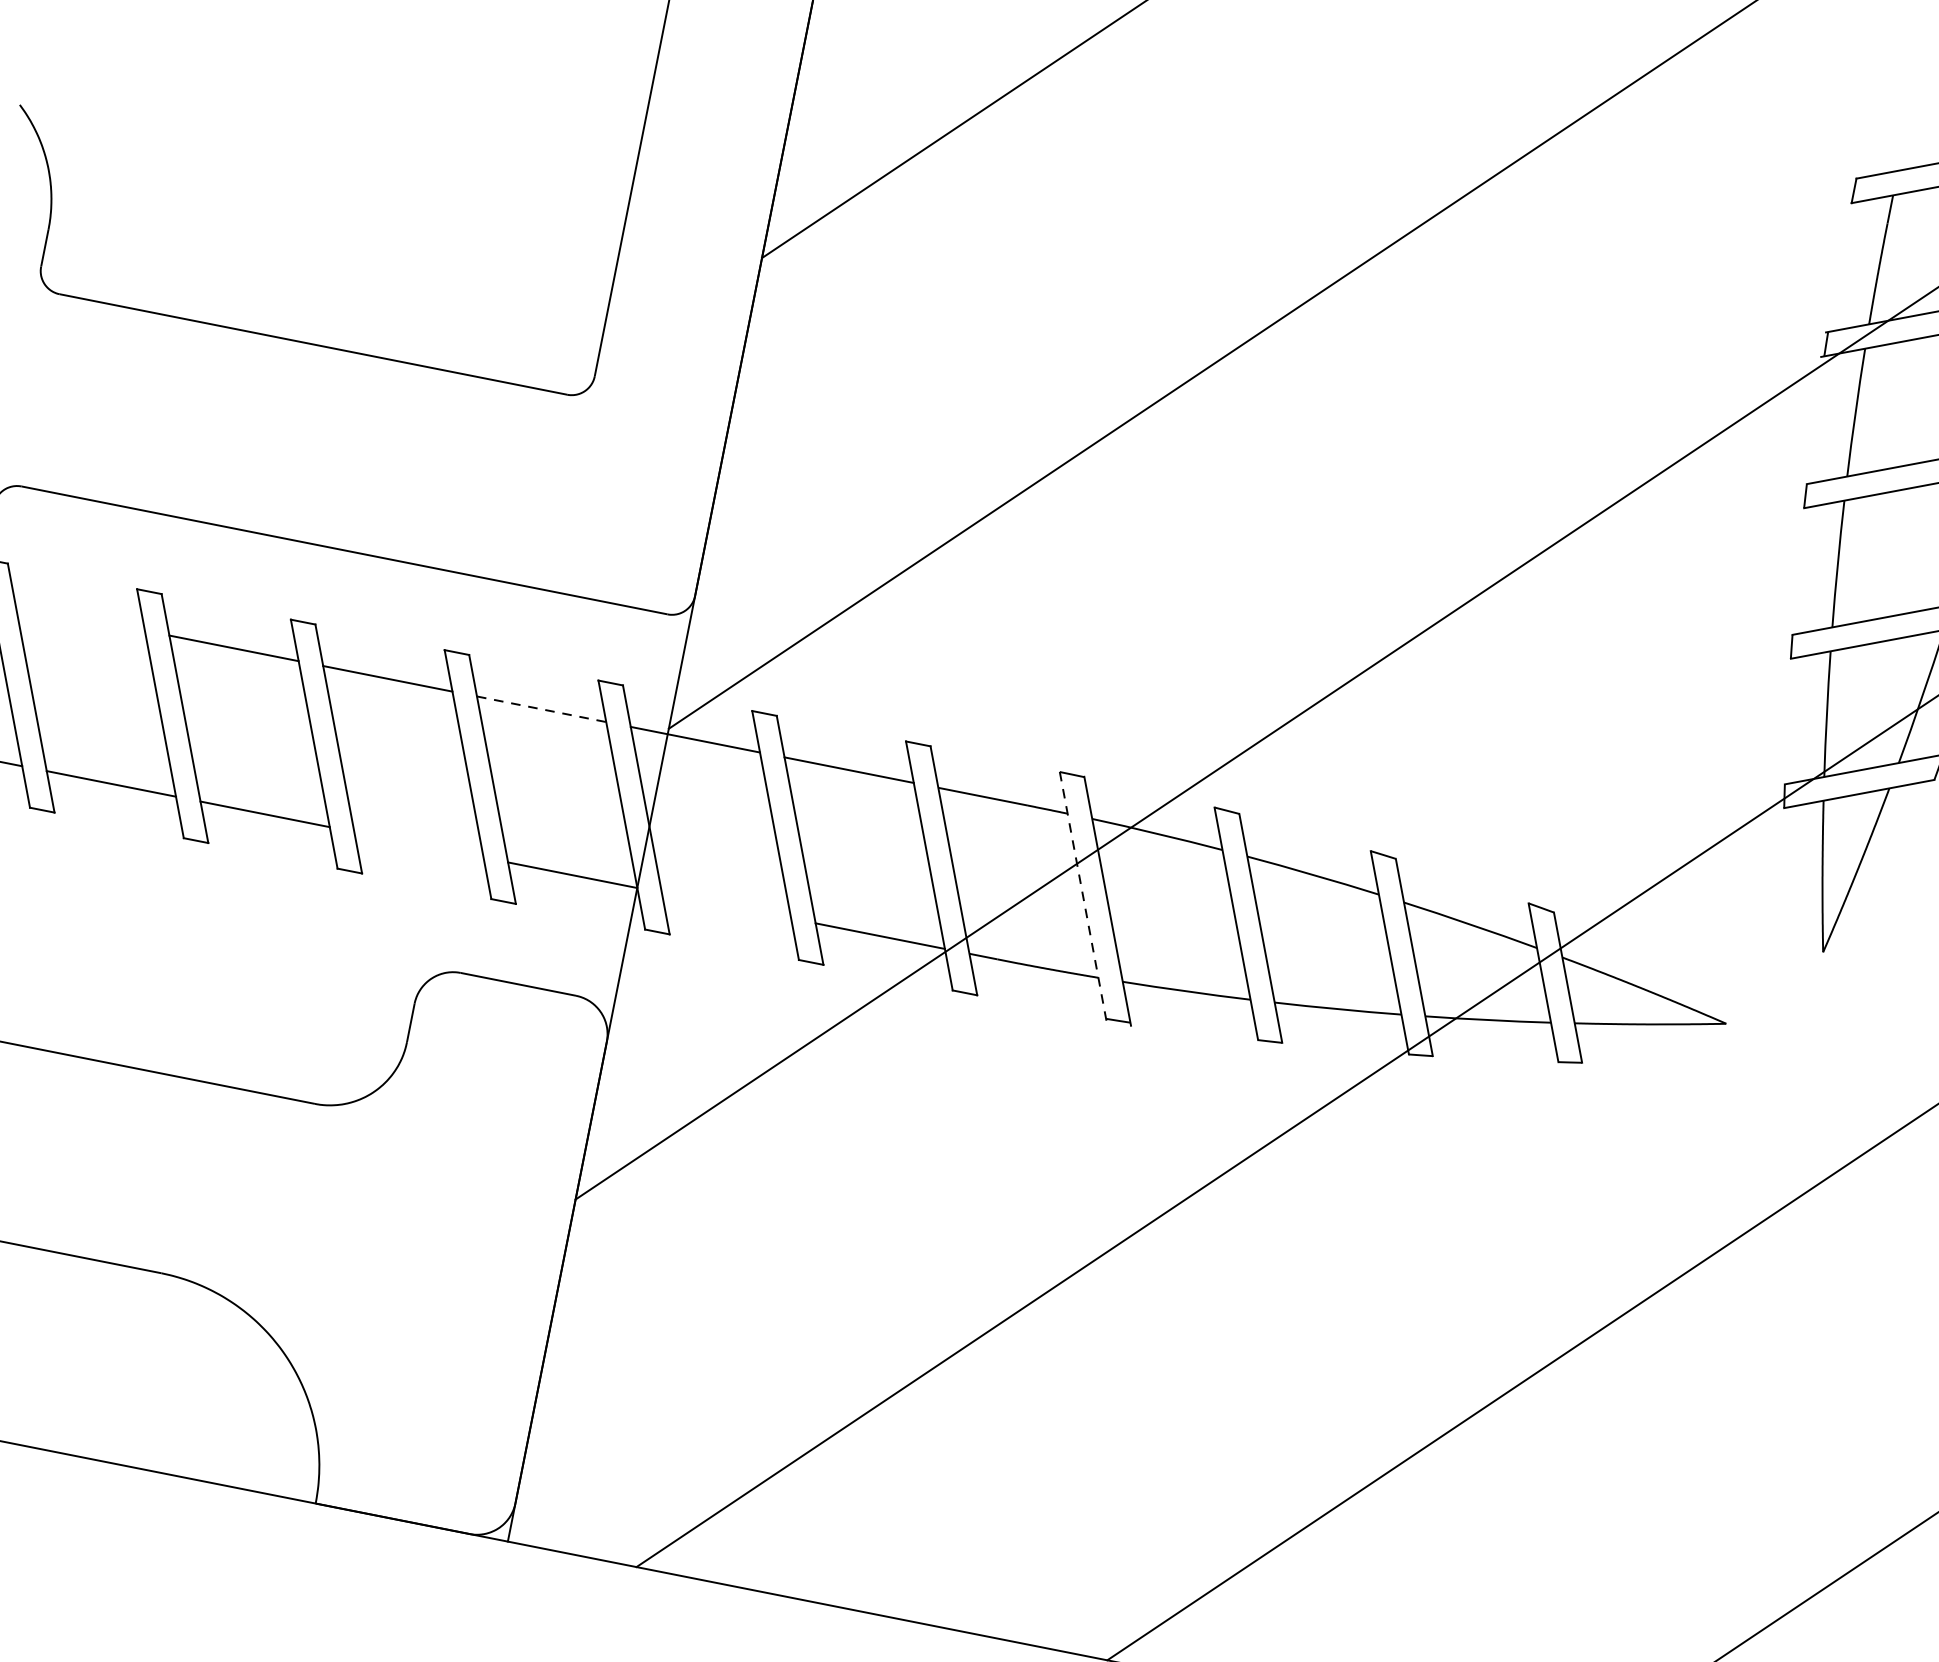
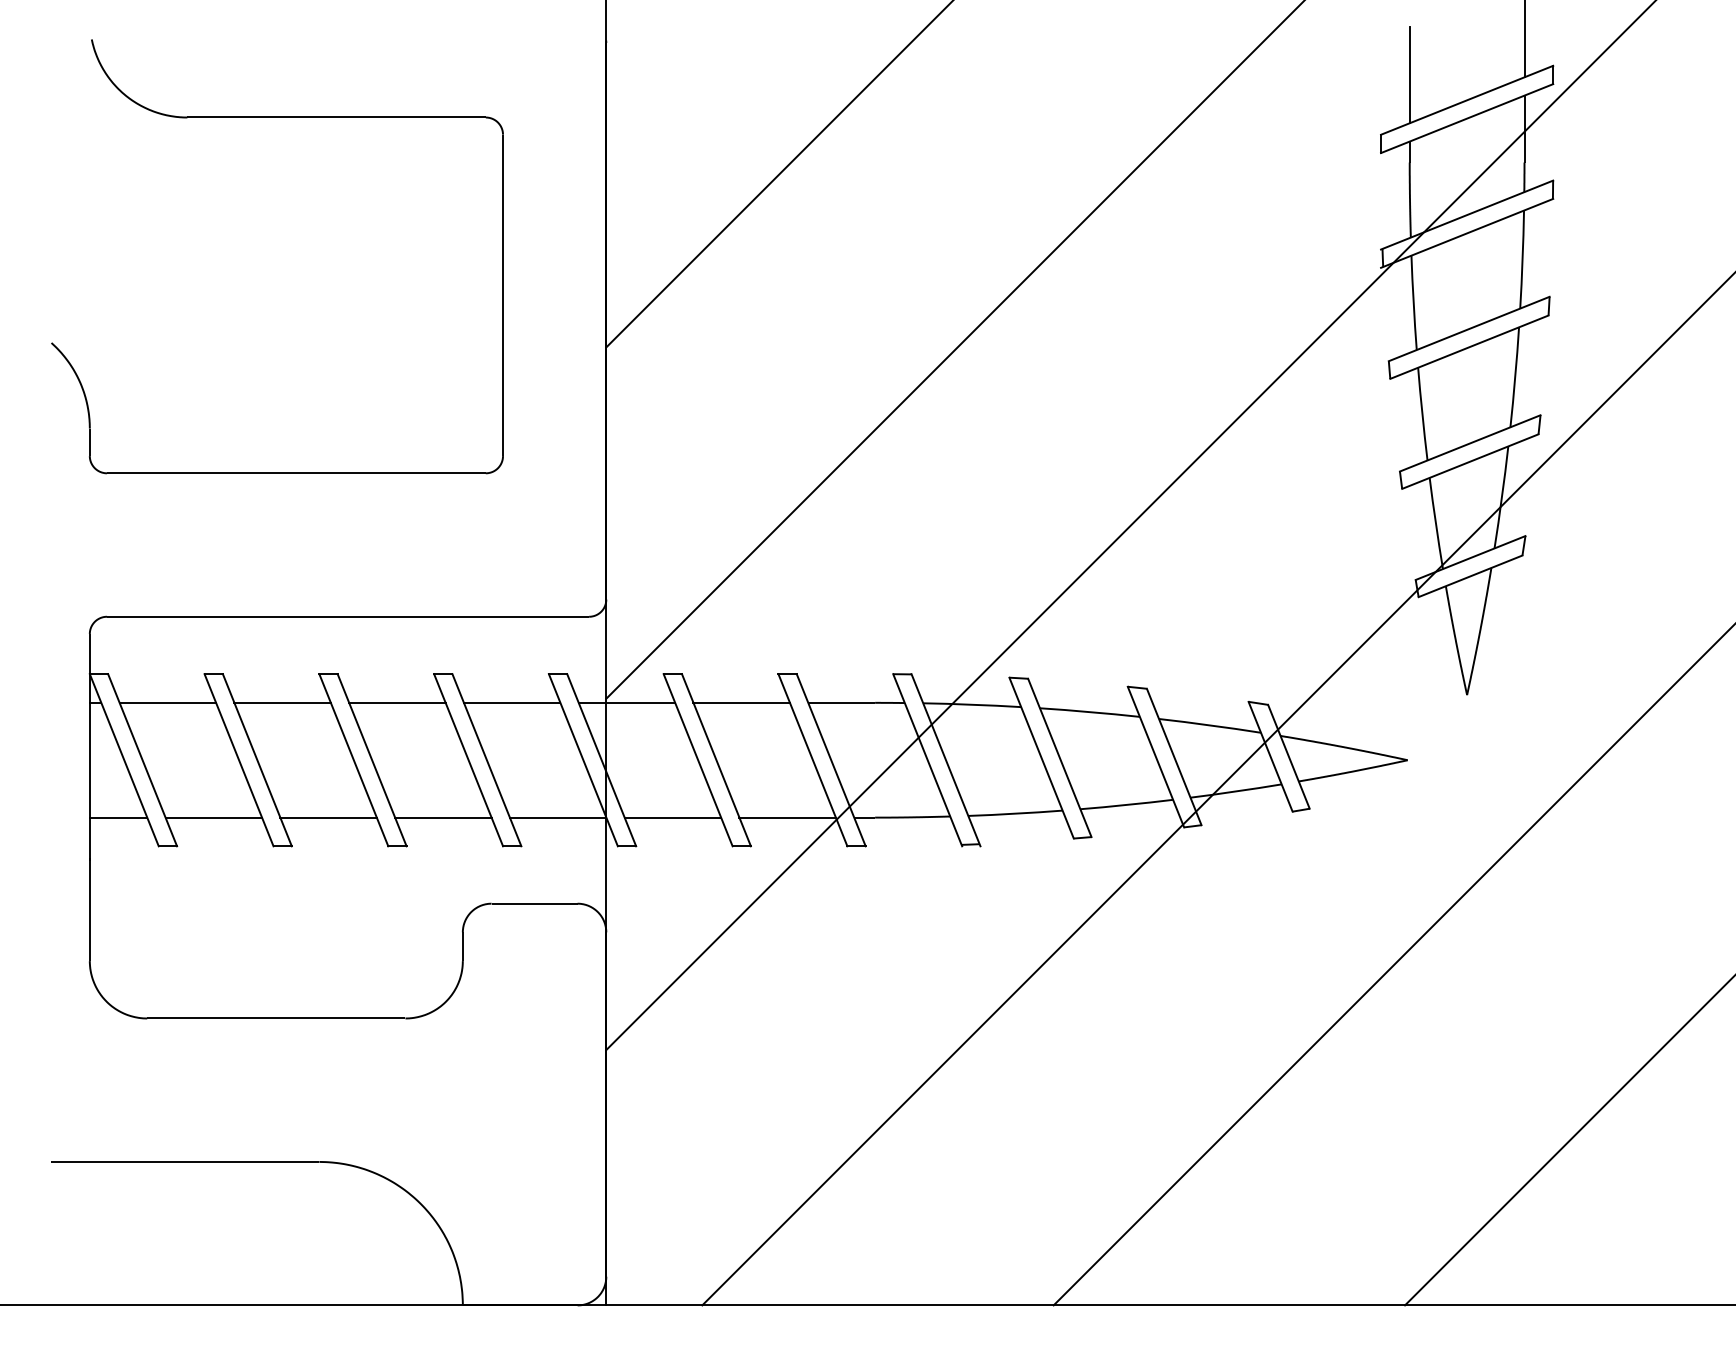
line: (1910, 105) -> (1409, 74), added
line: (79, 617) -> (167, 702), added
line: (542, 708) -> (512, 702), dashed -> solid
line: (419, 844) -> (443, 817), added
line: (1082, 896) -> (927, 760), dashed -> solid
line: (726, 905) -> (672, 817), added

